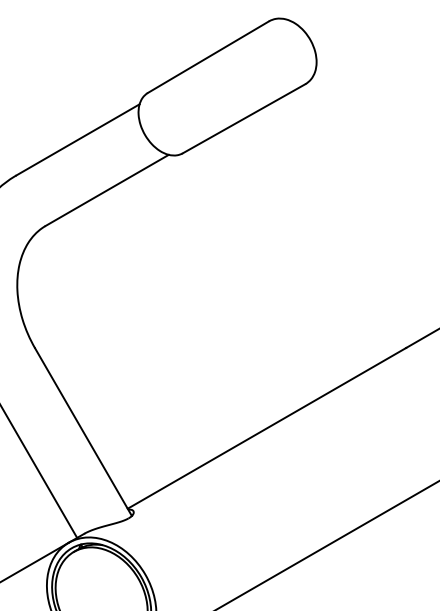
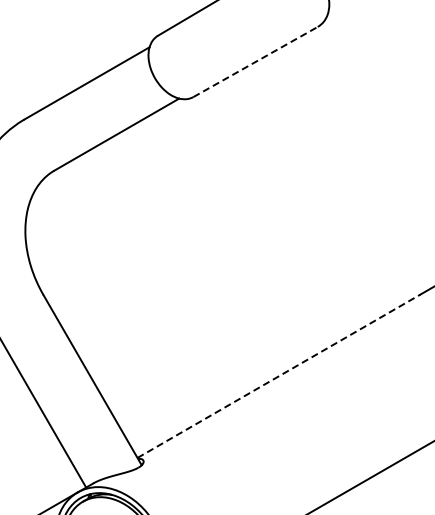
line: (244, 118) -> (256, 61), solid -> dashed
line: (266, 428) -> (278, 376), solid -> dashed

